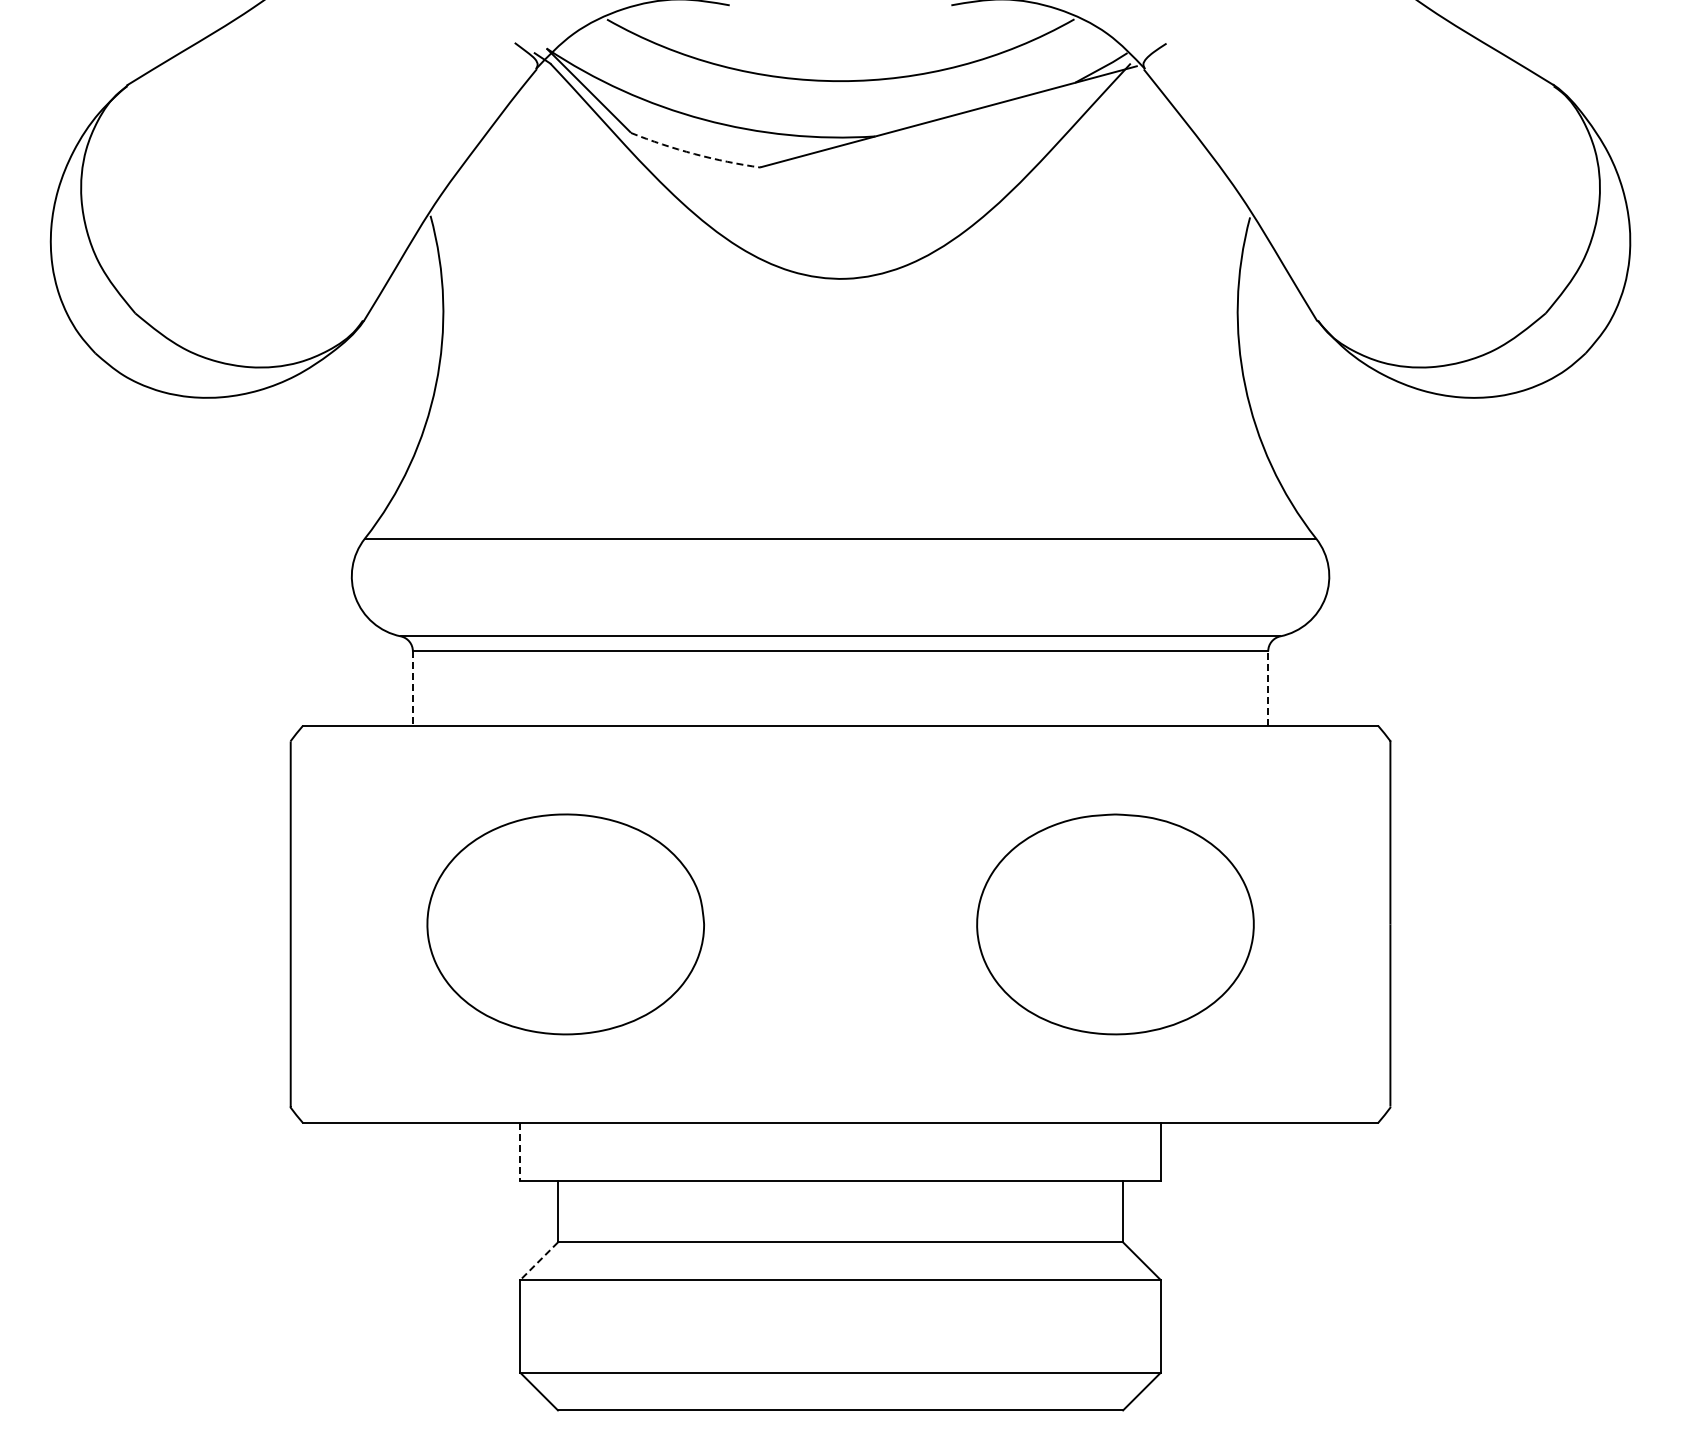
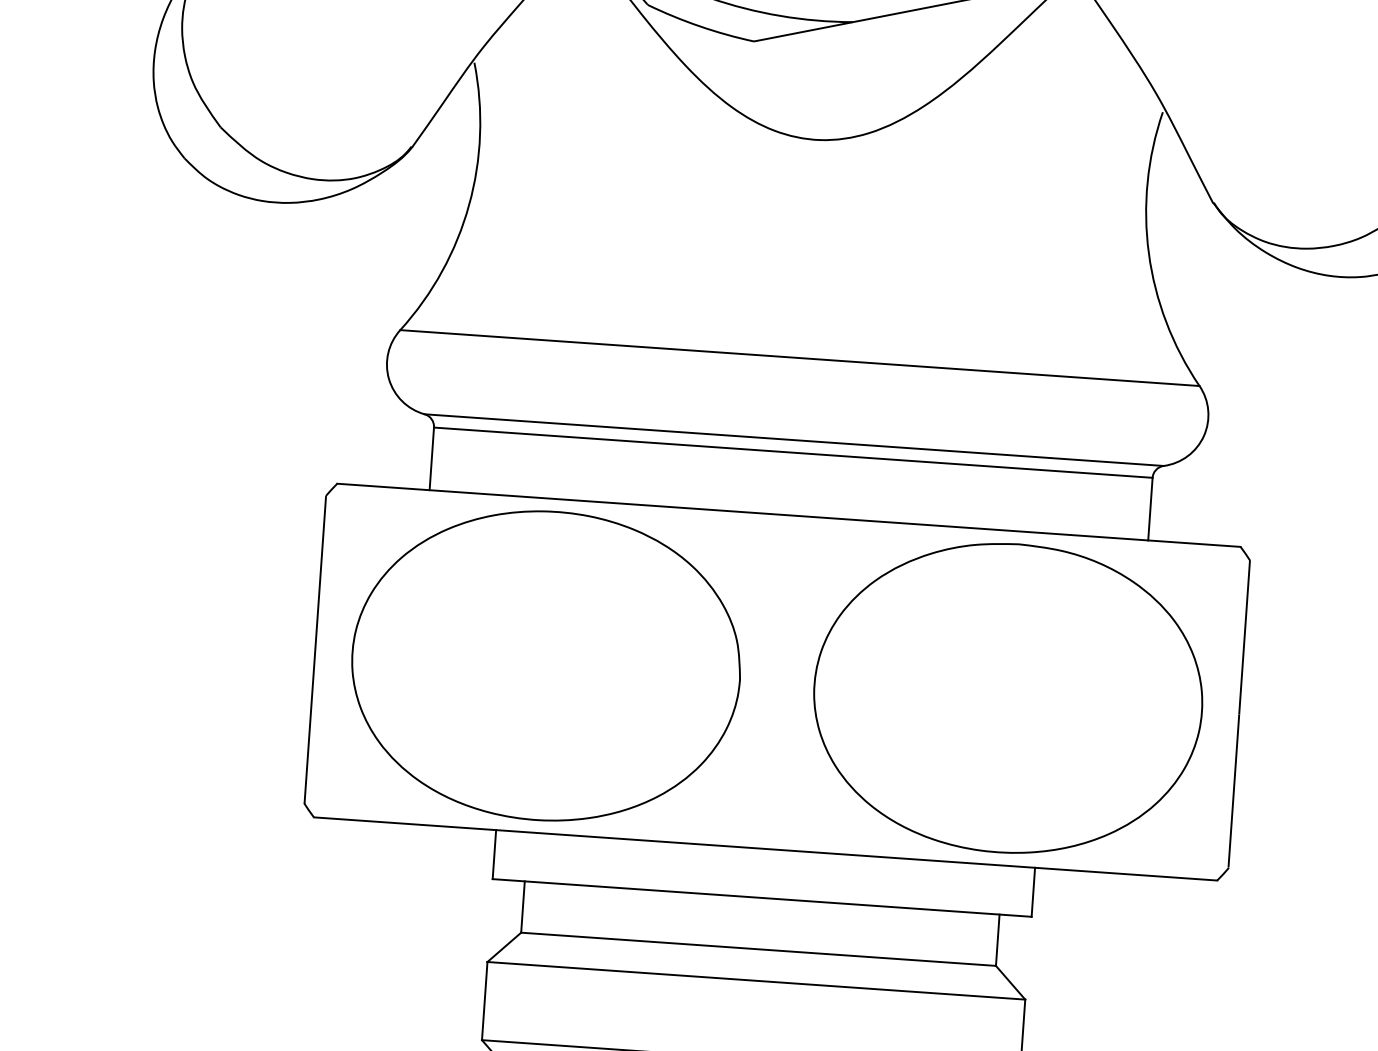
arc: (694, 154) -> (699, 26), dashed -> solid
line: (1268, 688) -> (1150, 509), dashed -> solid
line: (412, 689) -> (431, 459), dashed -> solid
part: (565, 924) -> (546, 666), size x1.67
part: (1115, 924) -> (1008, 698), size x1.67
line: (519, 1152) -> (494, 854), dashed -> solid
line: (539, 1261) -> (504, 947), dashed -> solid

